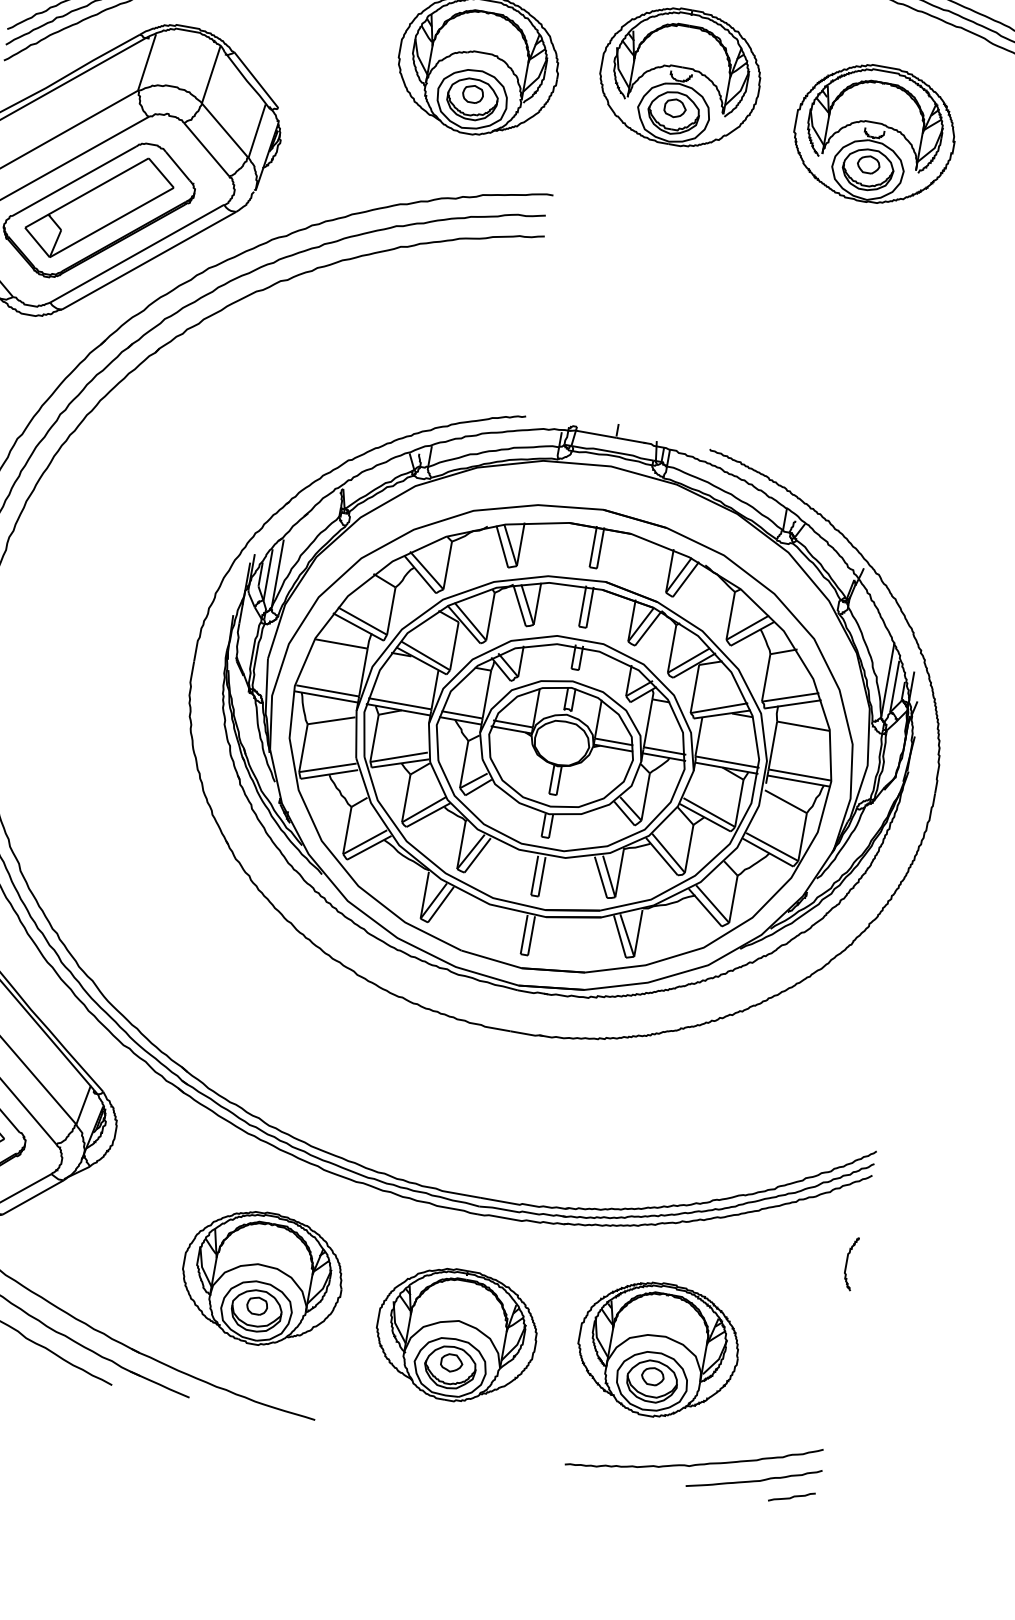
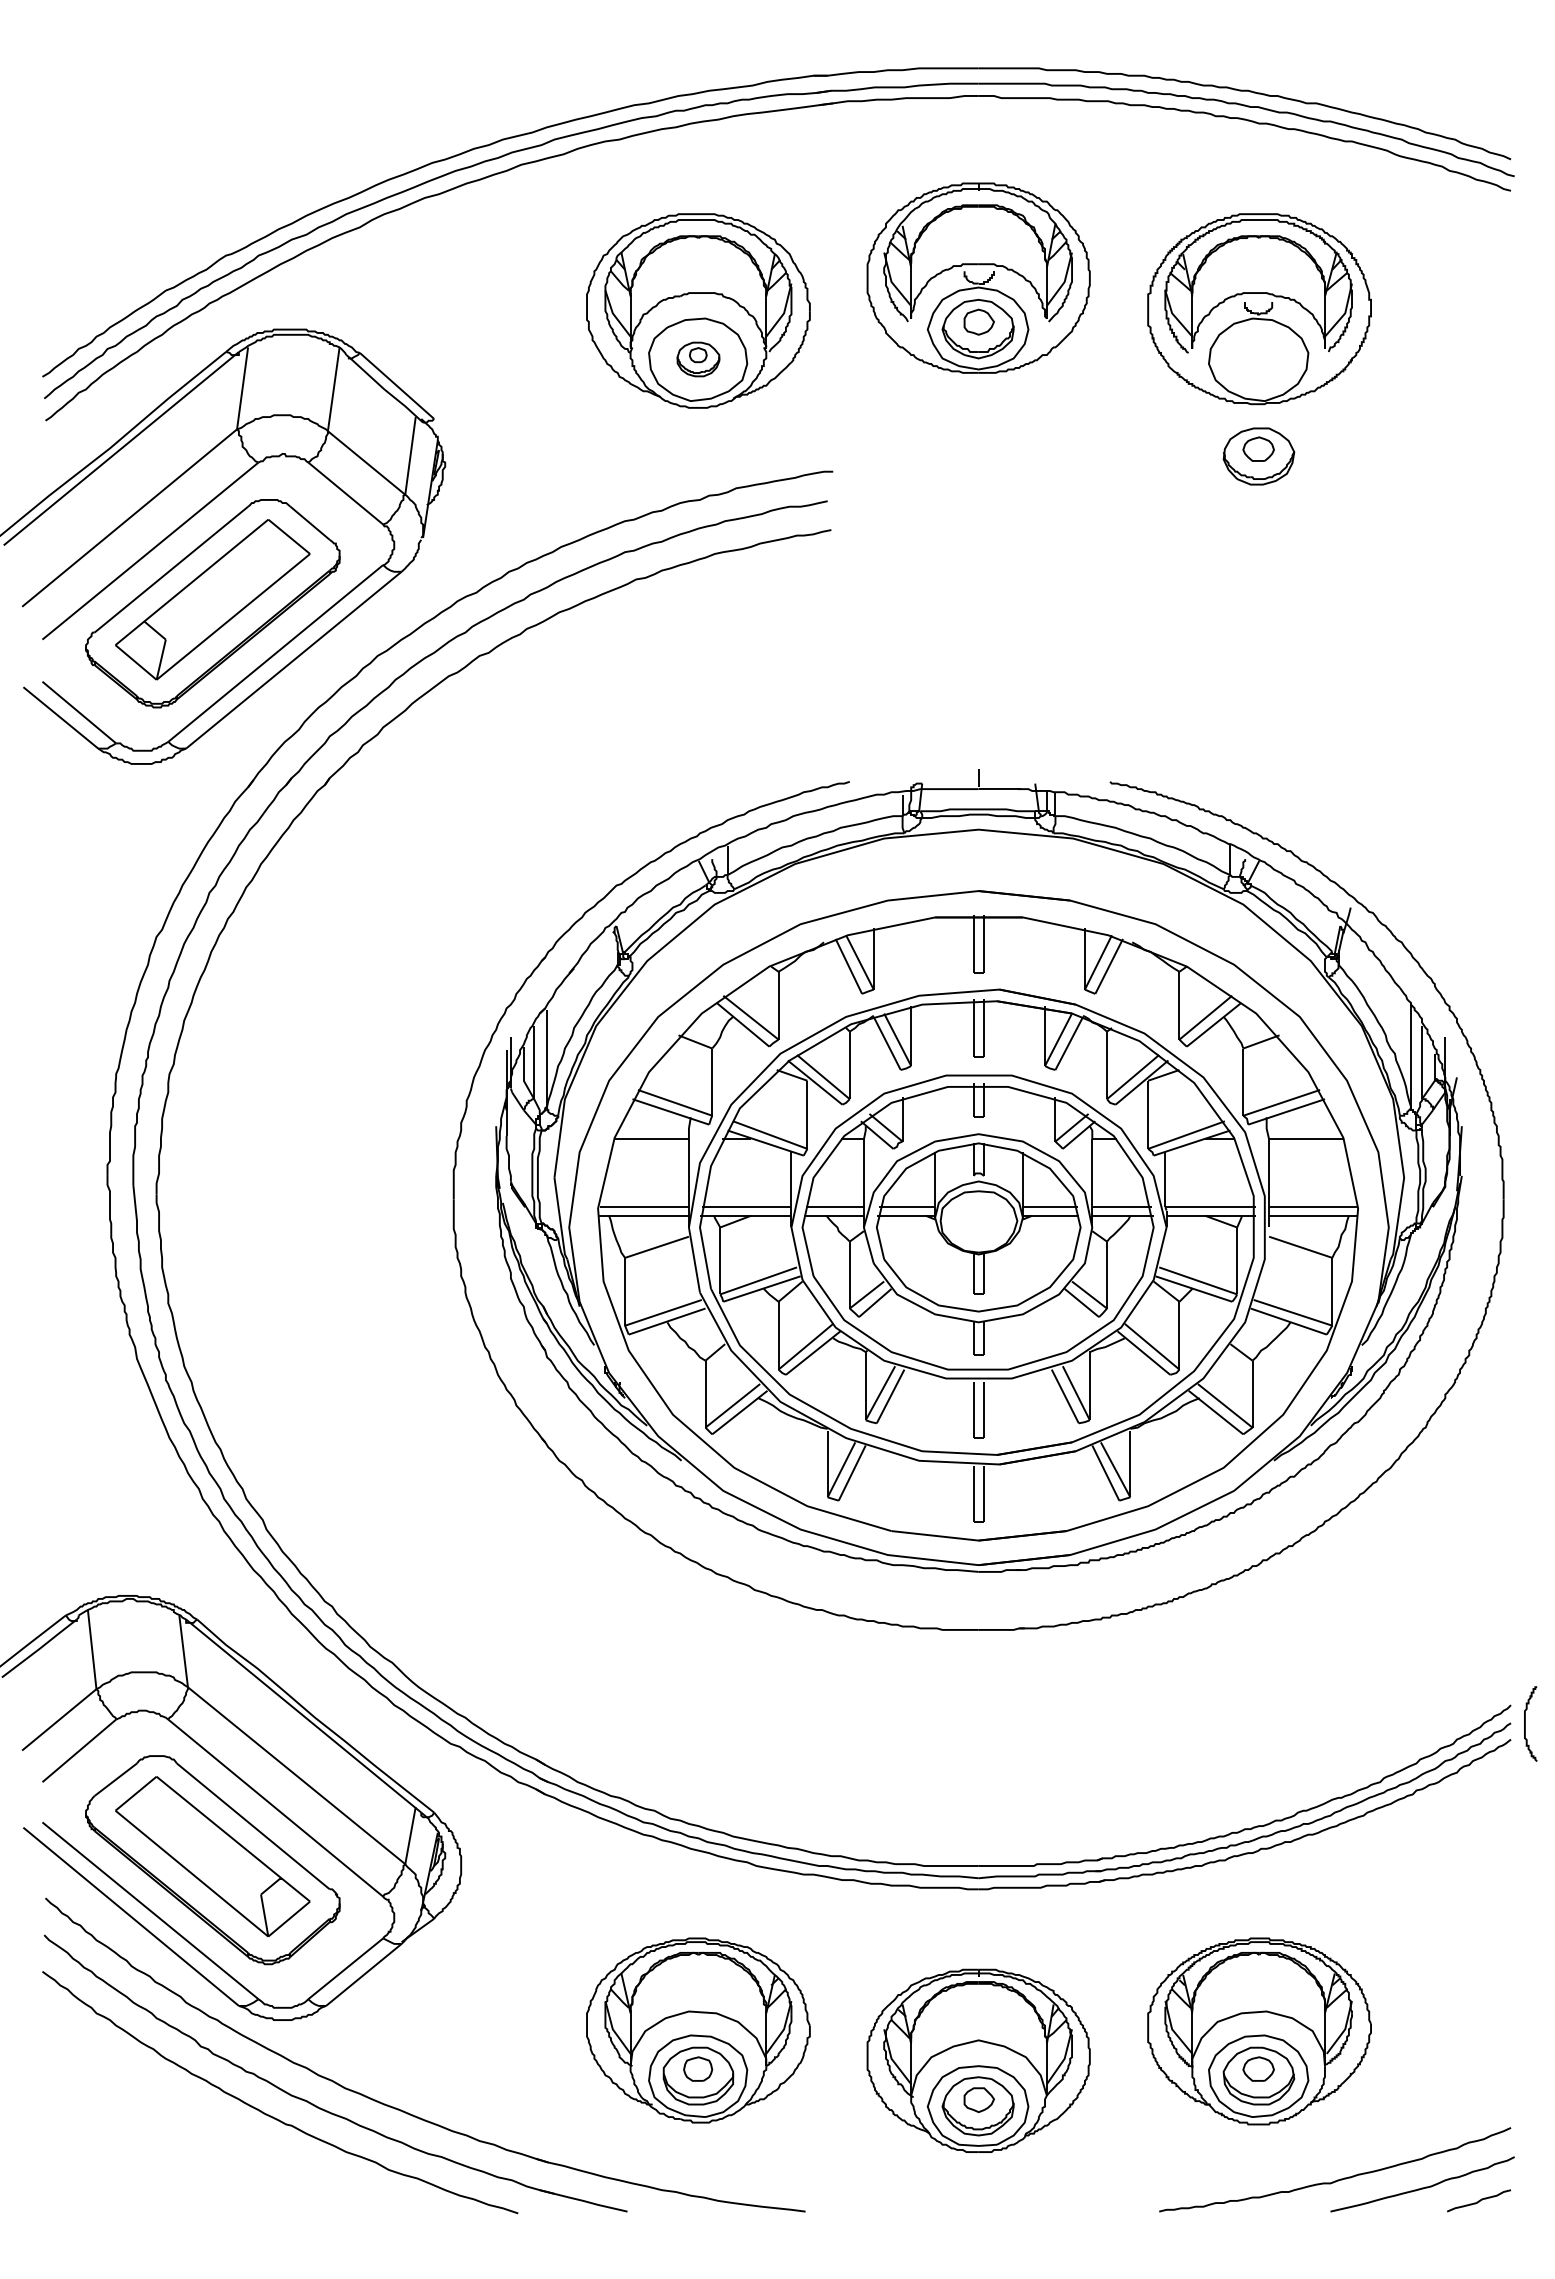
part: (472, 99) -> (698, 359), size x0.6
part: (867, 169) -> (1258, 456), moved
curve: (847, 1262) -> (1525, 1723), moved

